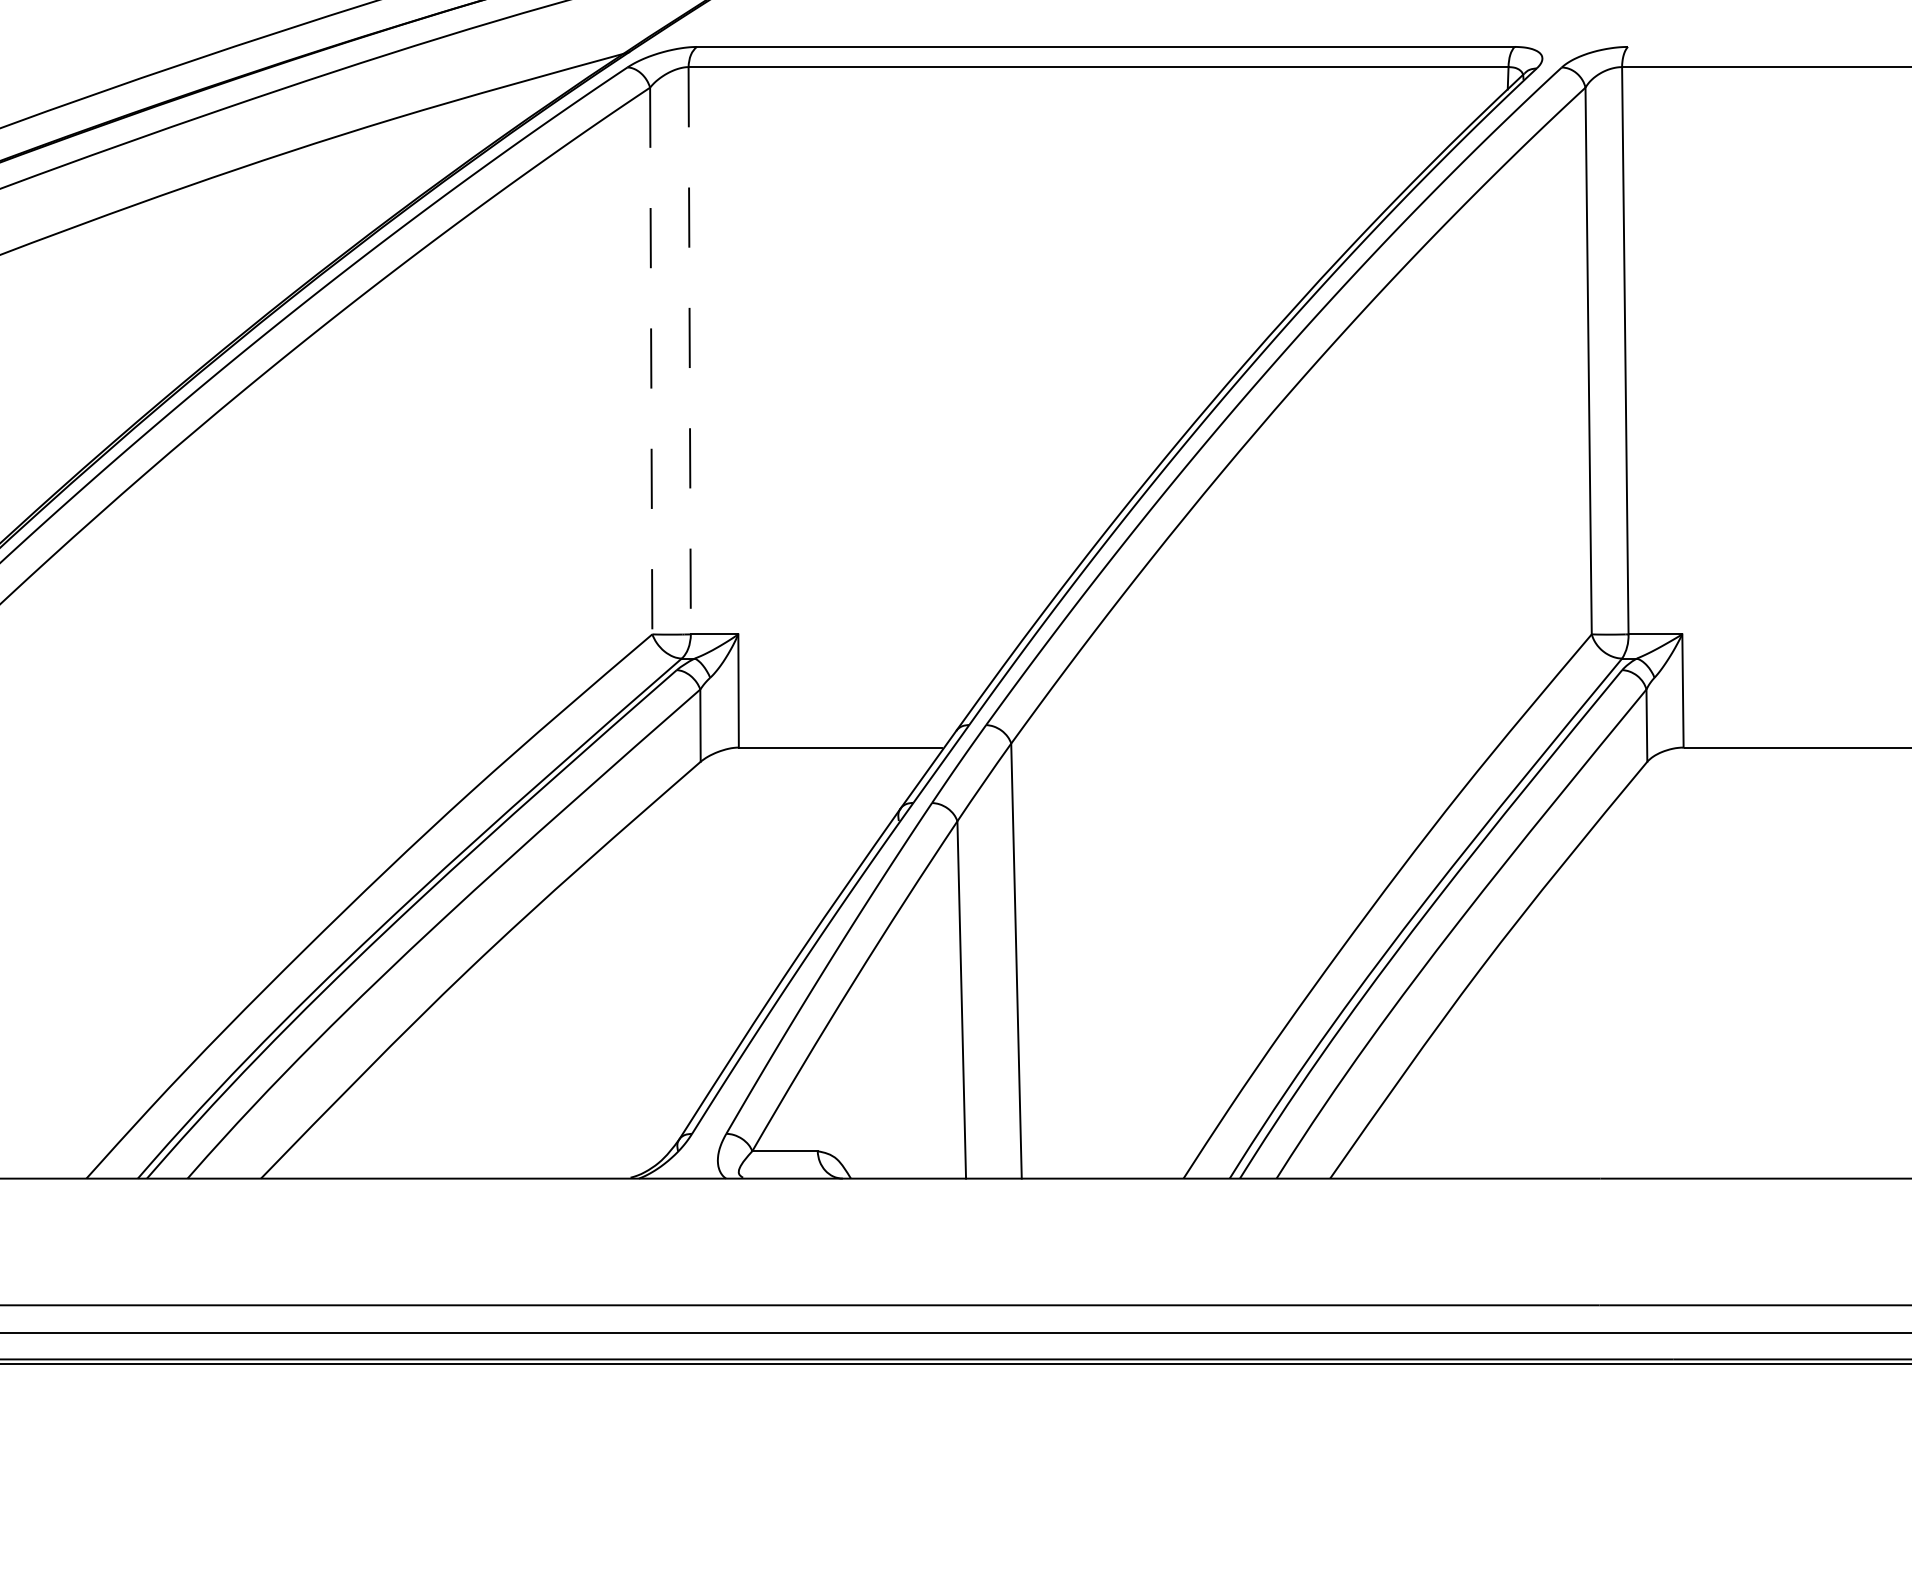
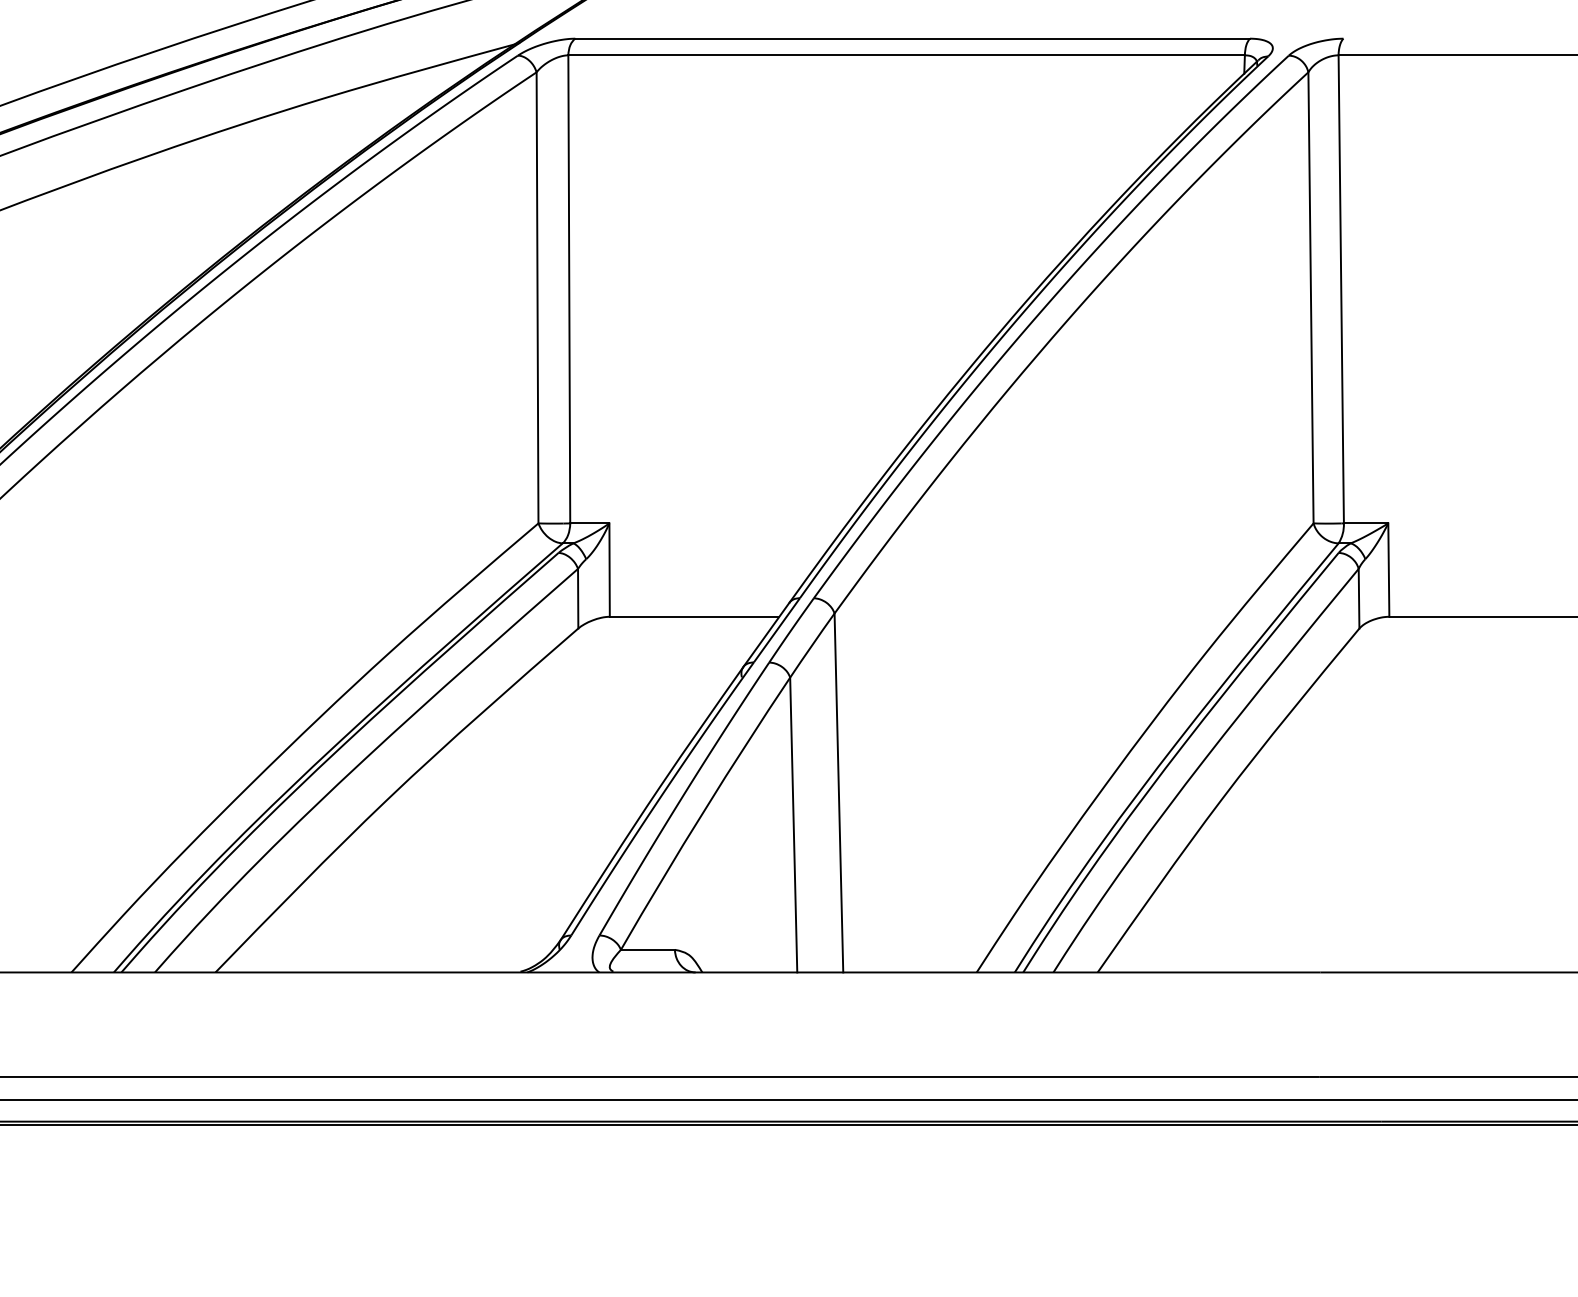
line: (689, 350) -> (569, 289), dashed -> solid
line: (651, 361) -> (537, 298), dashed -> solid

